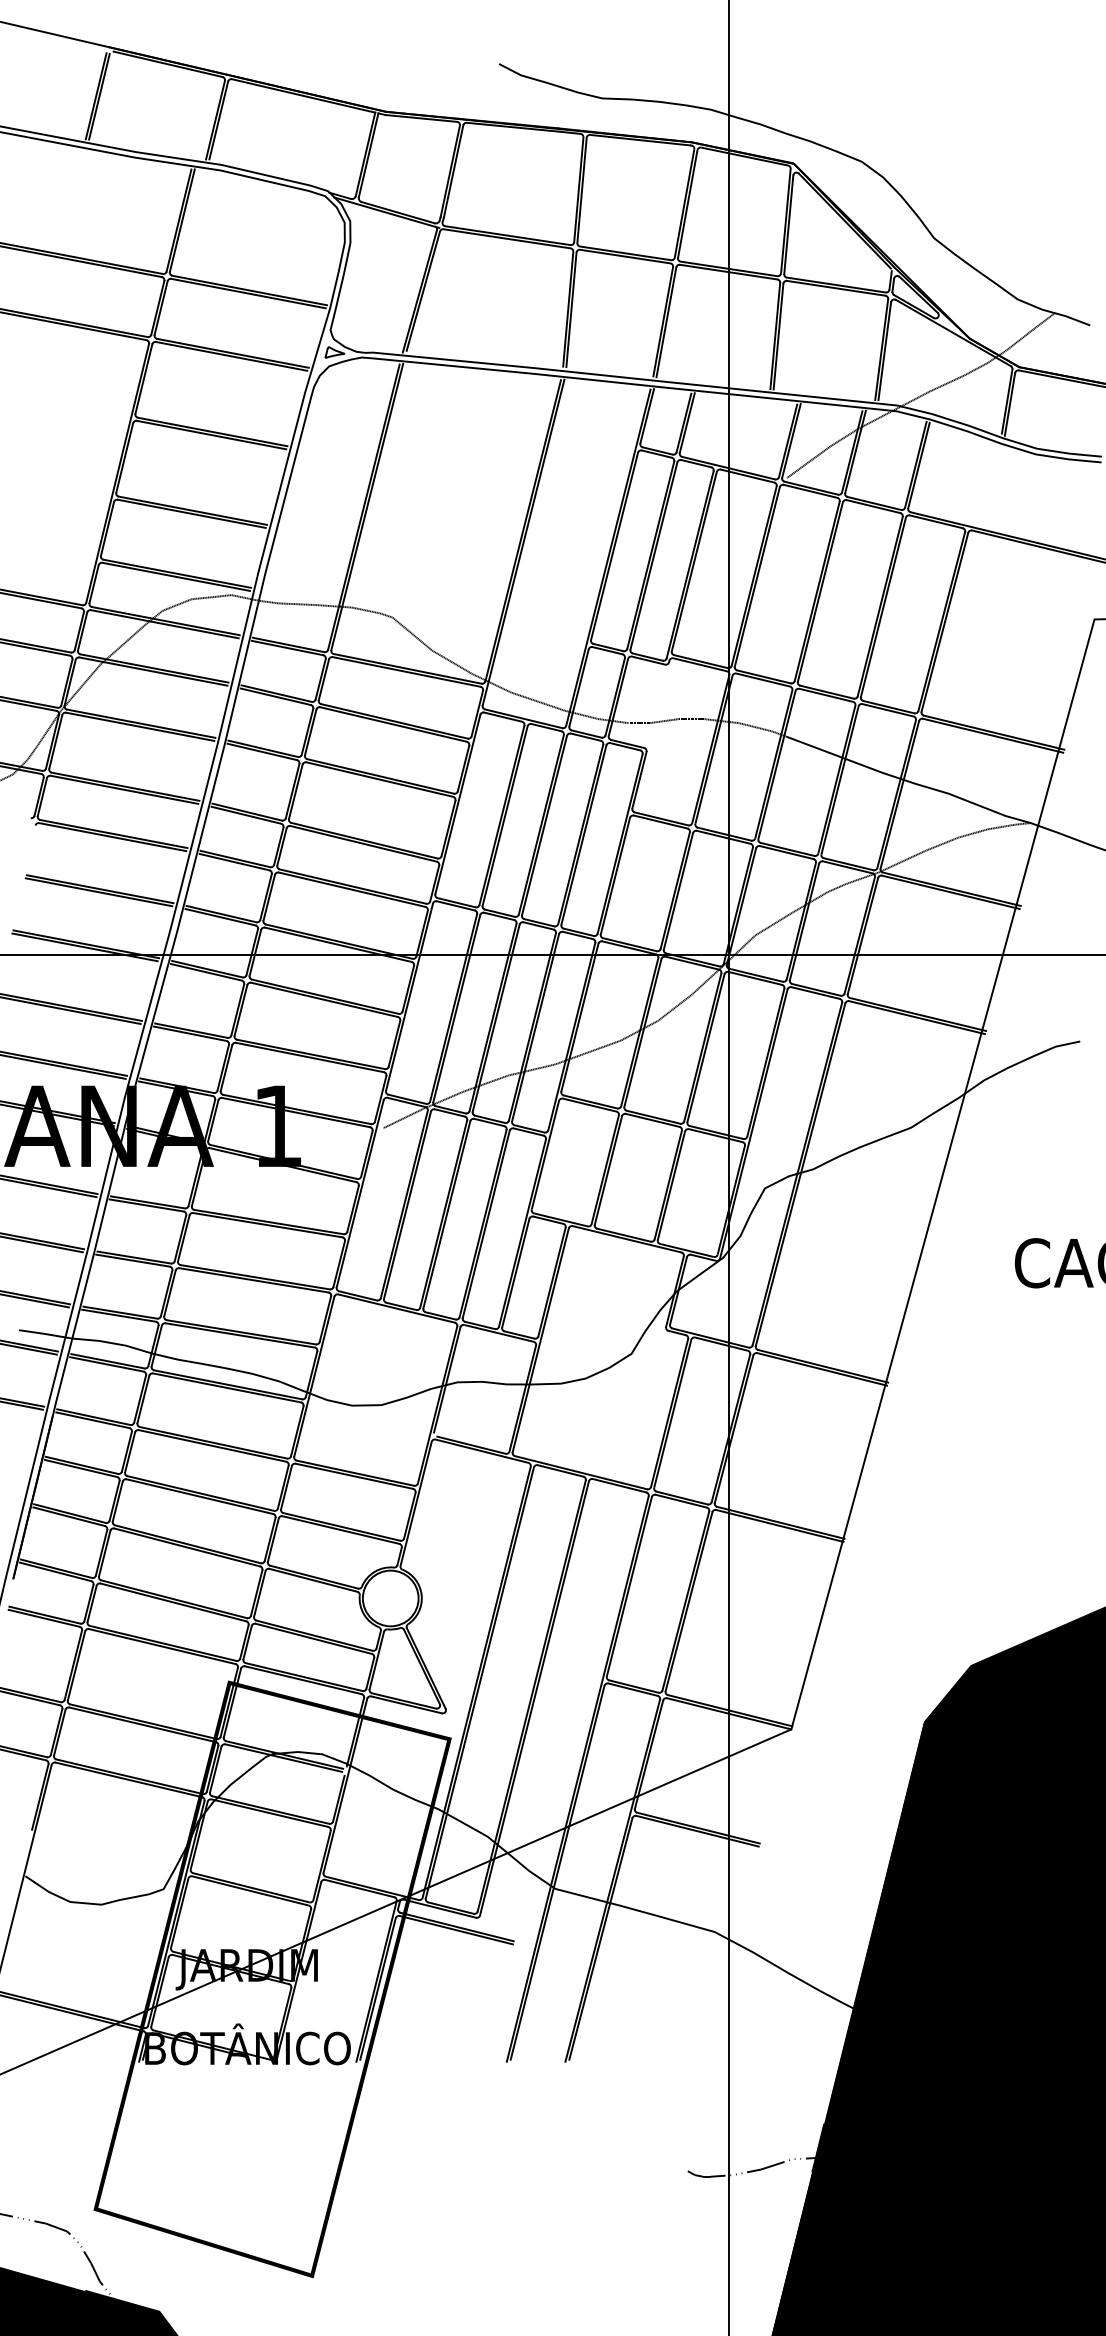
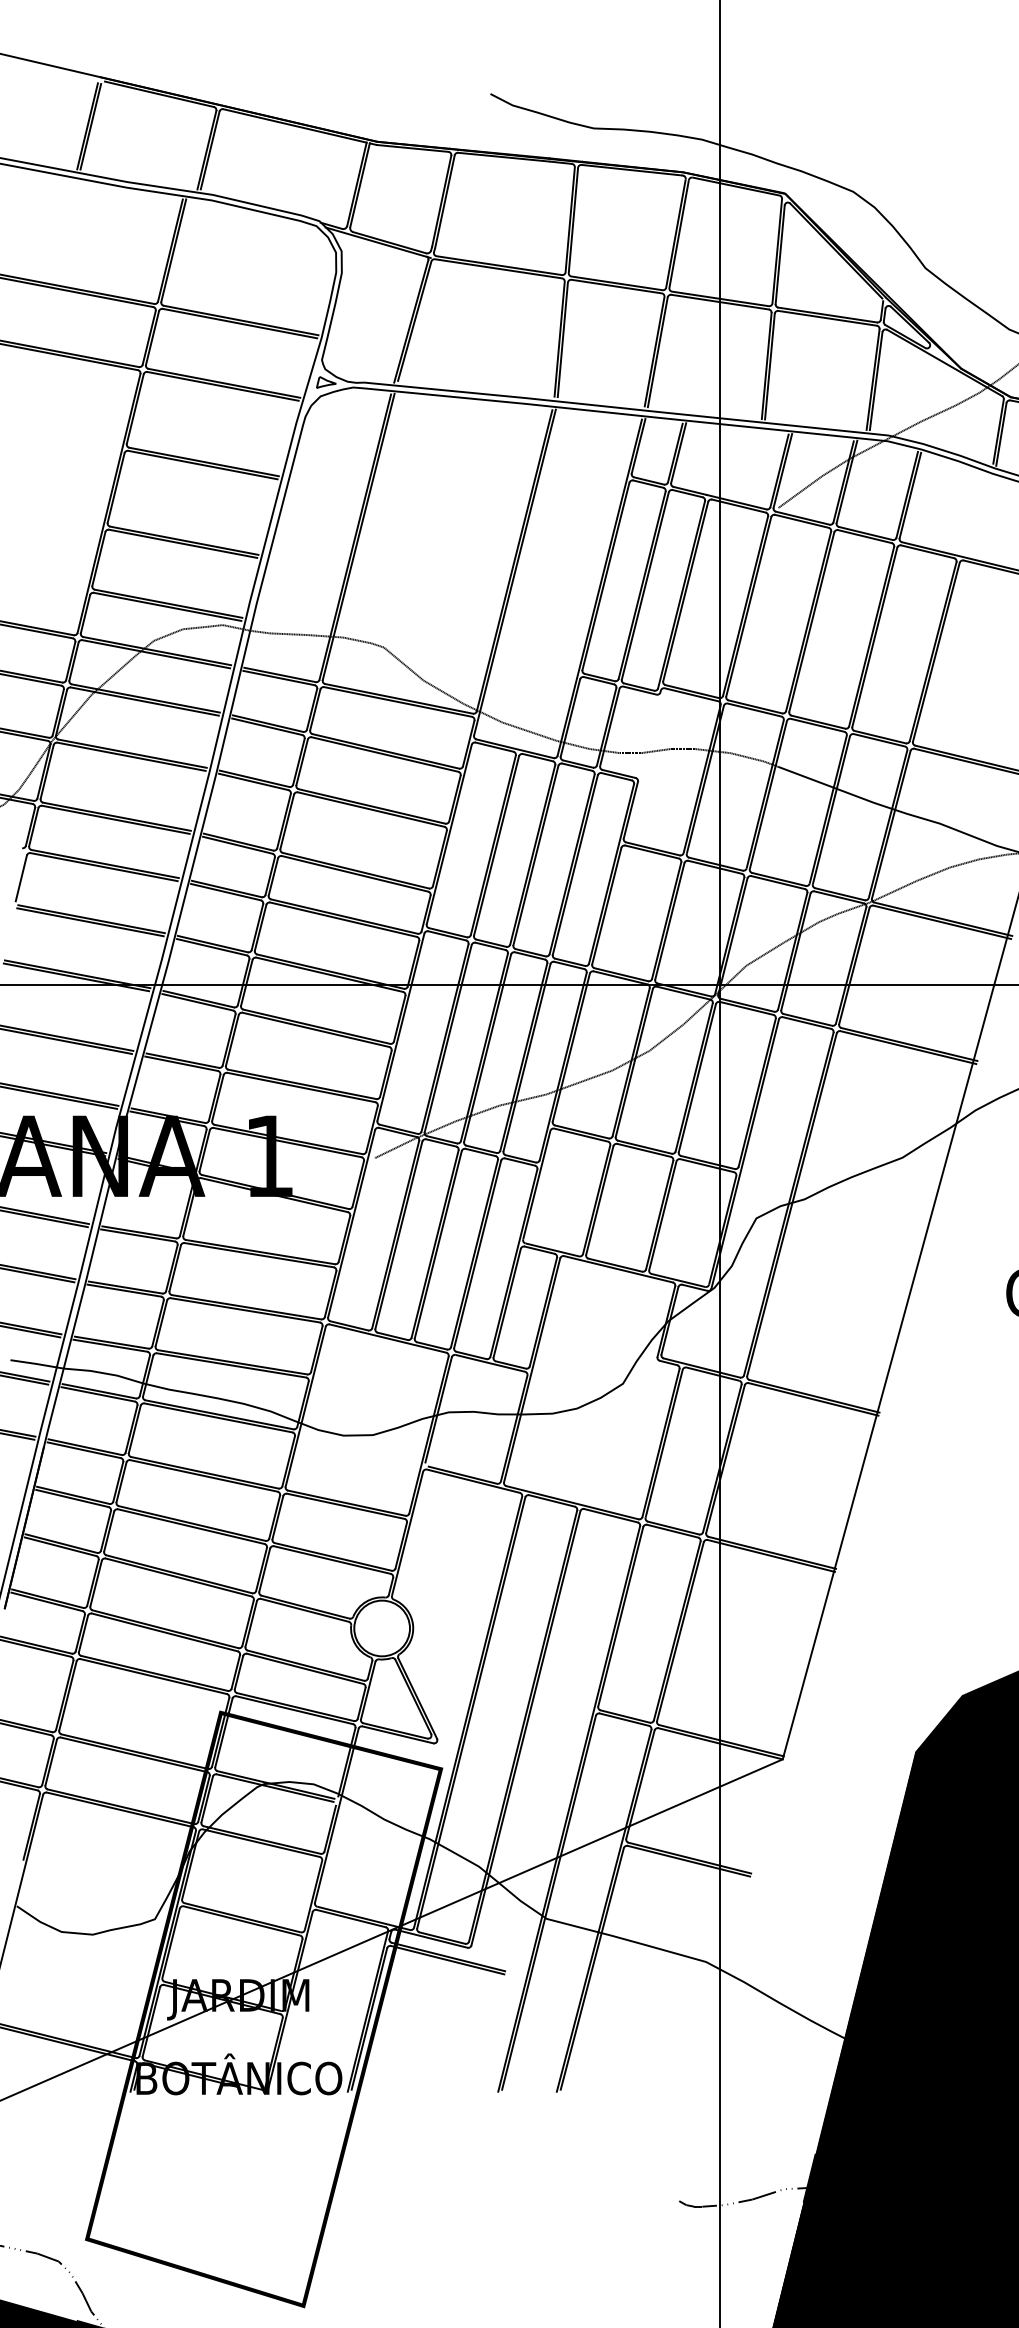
line: (29, 848) -> (20, 878), added

